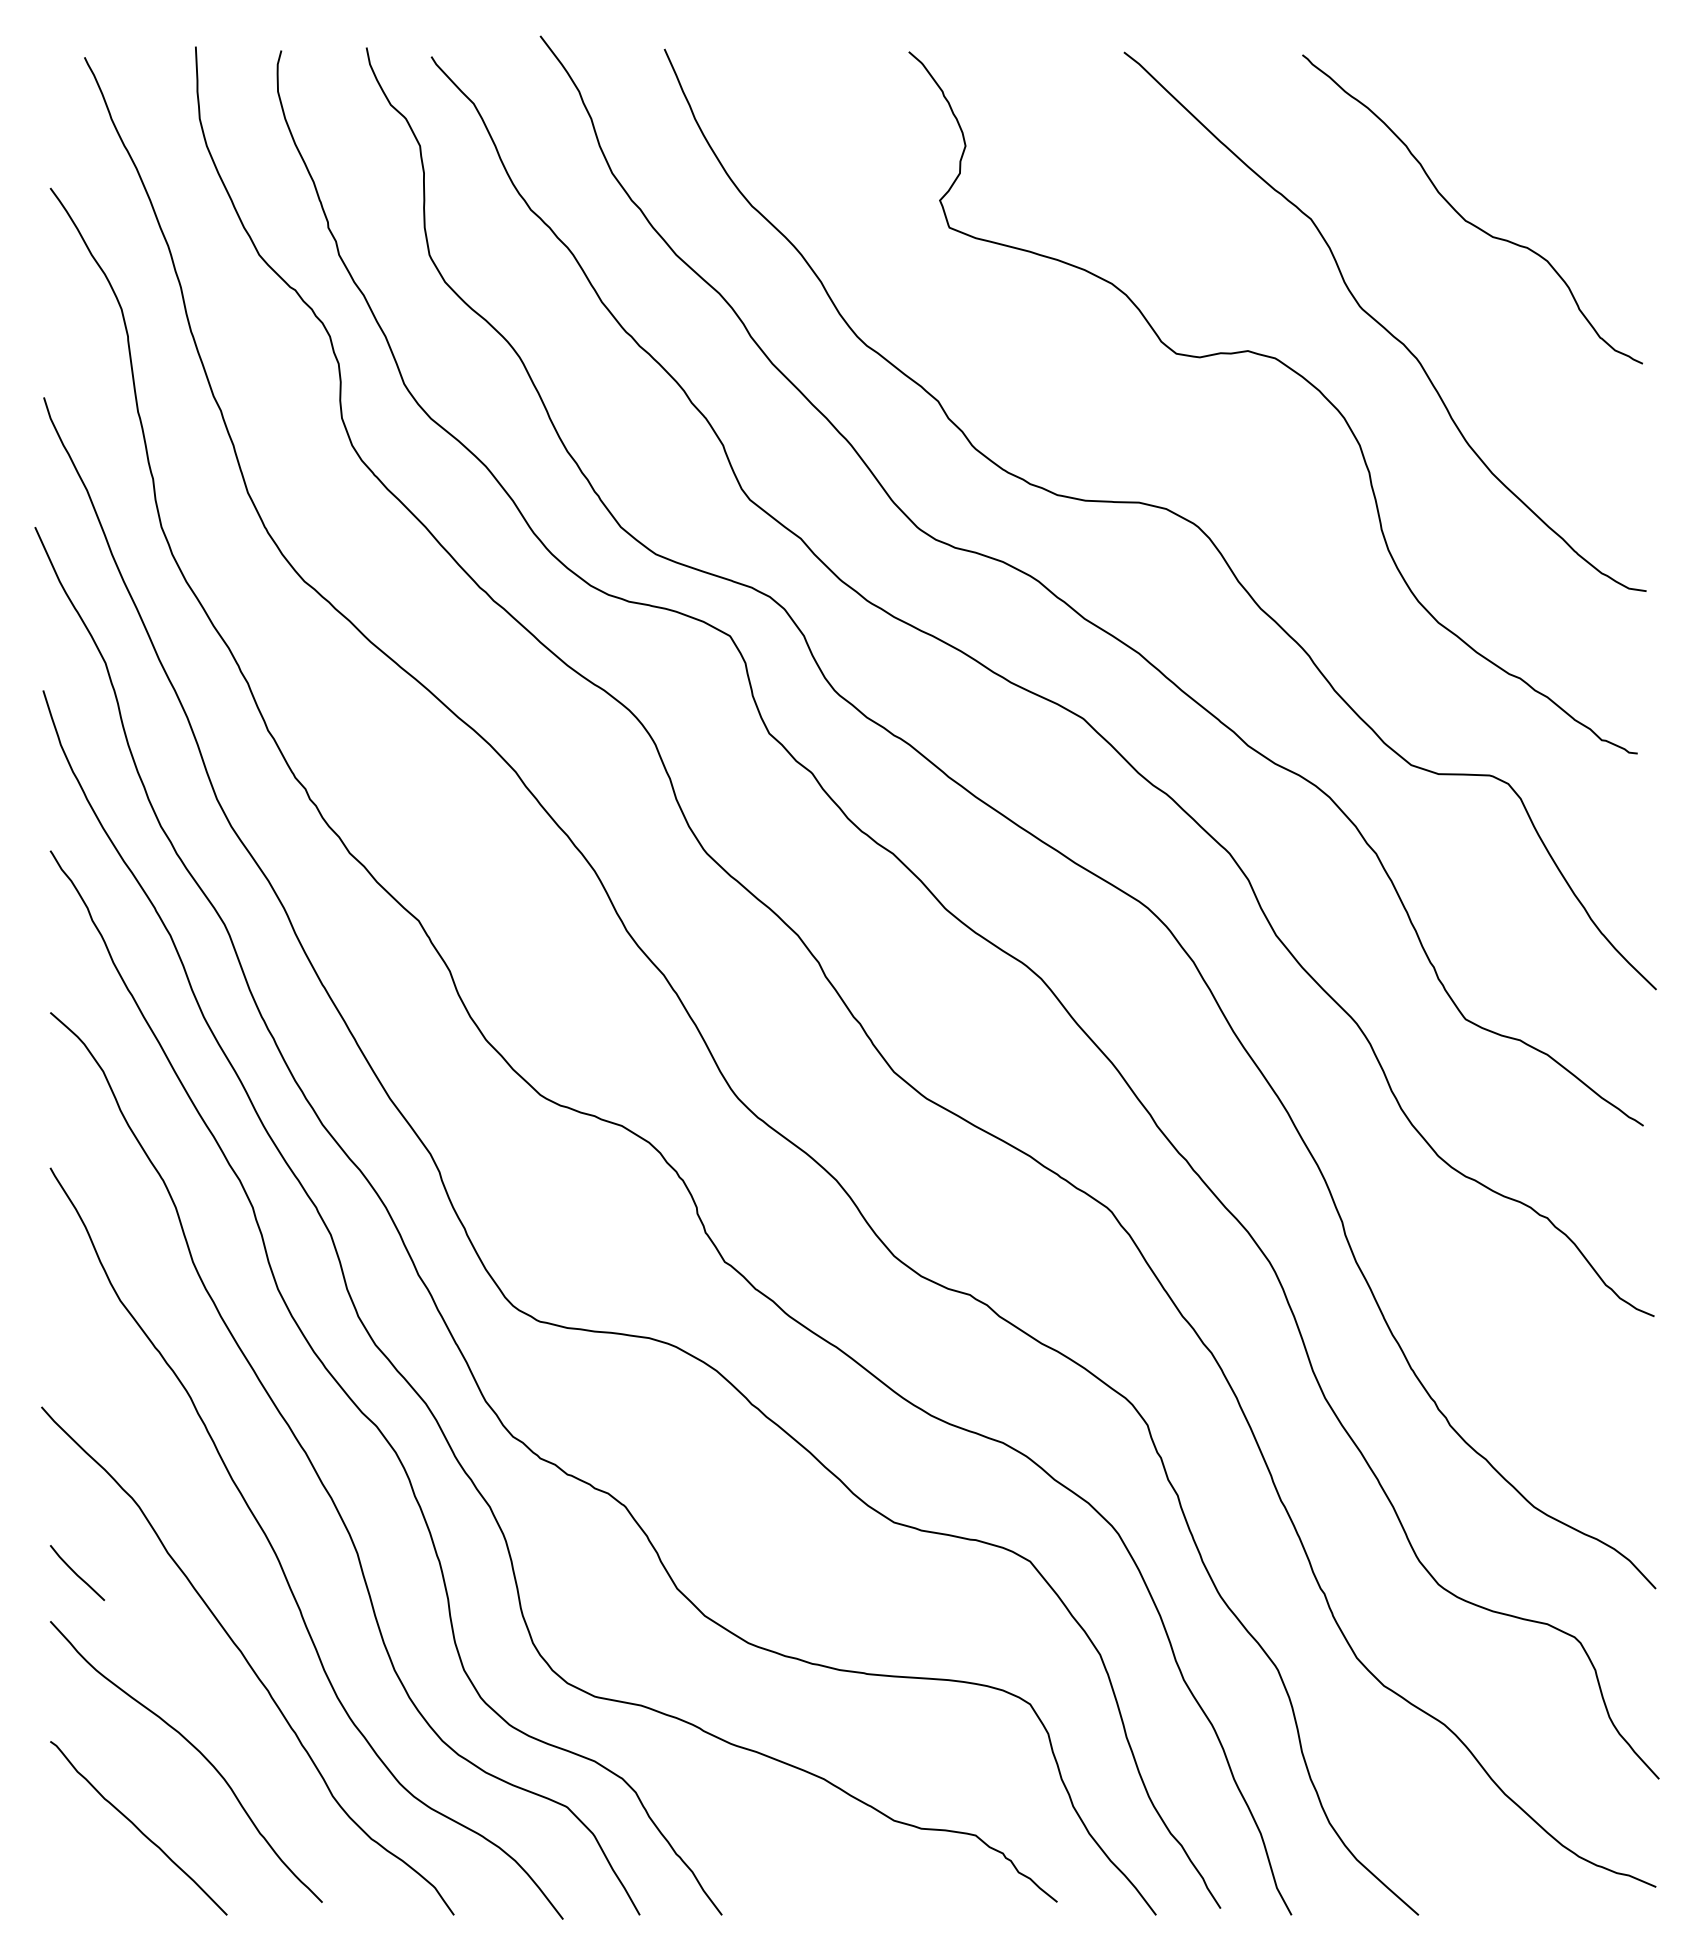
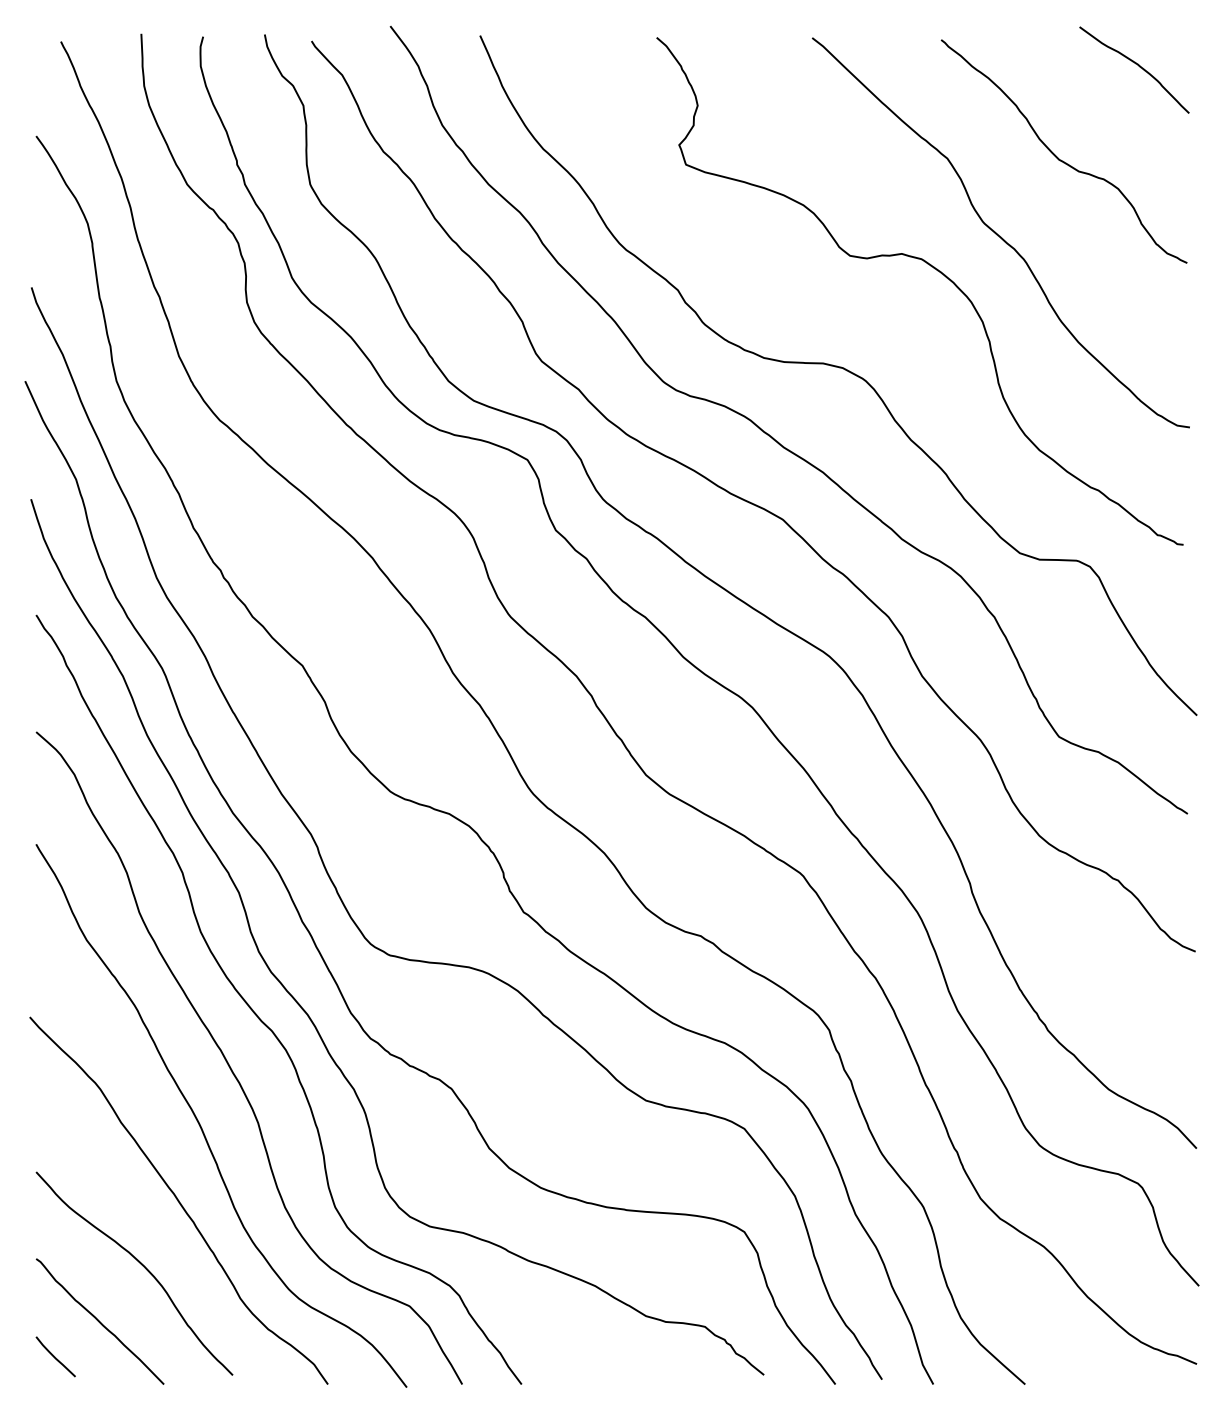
curve: (1574, 90) -> (1137, 65), added
curve: (76, 1573) -> (55, 1357), moved

